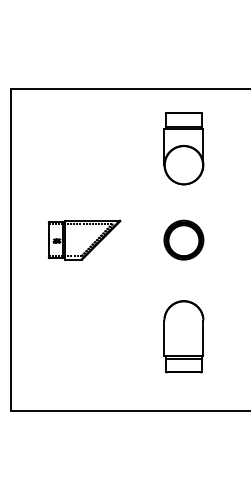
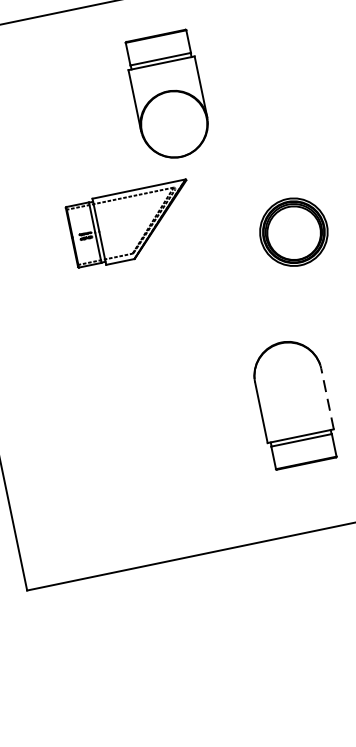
part: (183, 148) -> (167, 96), moved
part: (84, 239) -> (132, 223), moved
part: (183, 239) -> (292, 231), moved
line: (203, 338) -> (327, 399), solid -> dashed

